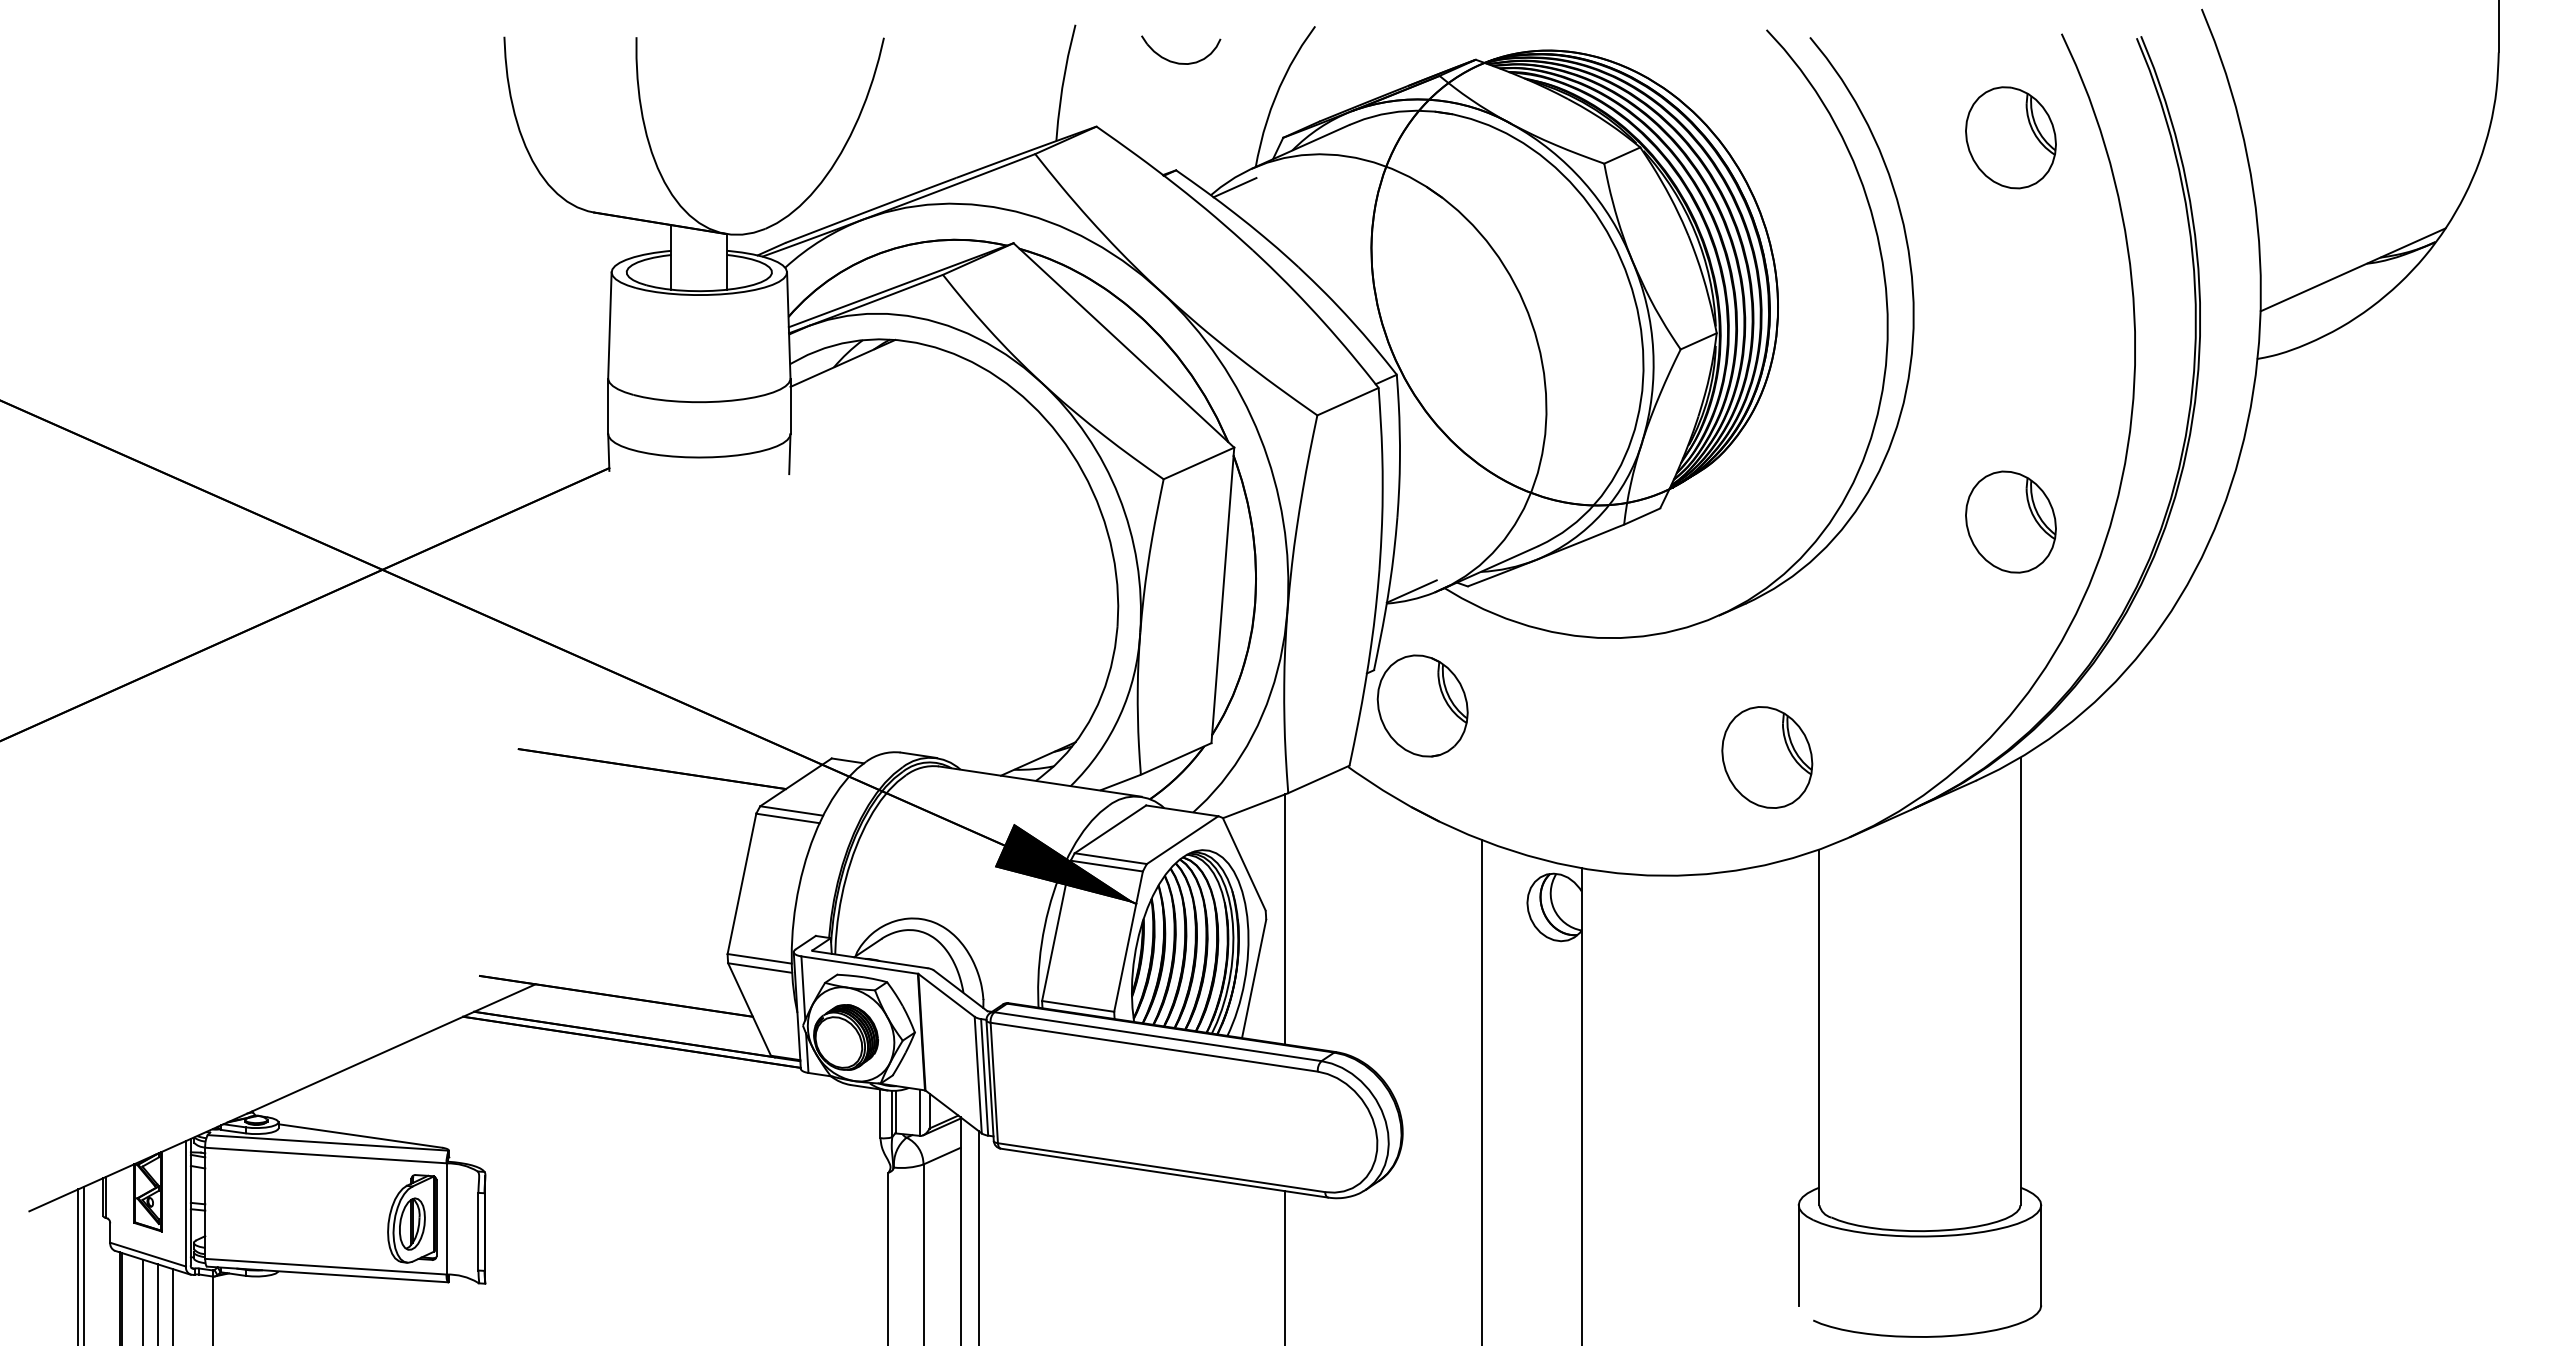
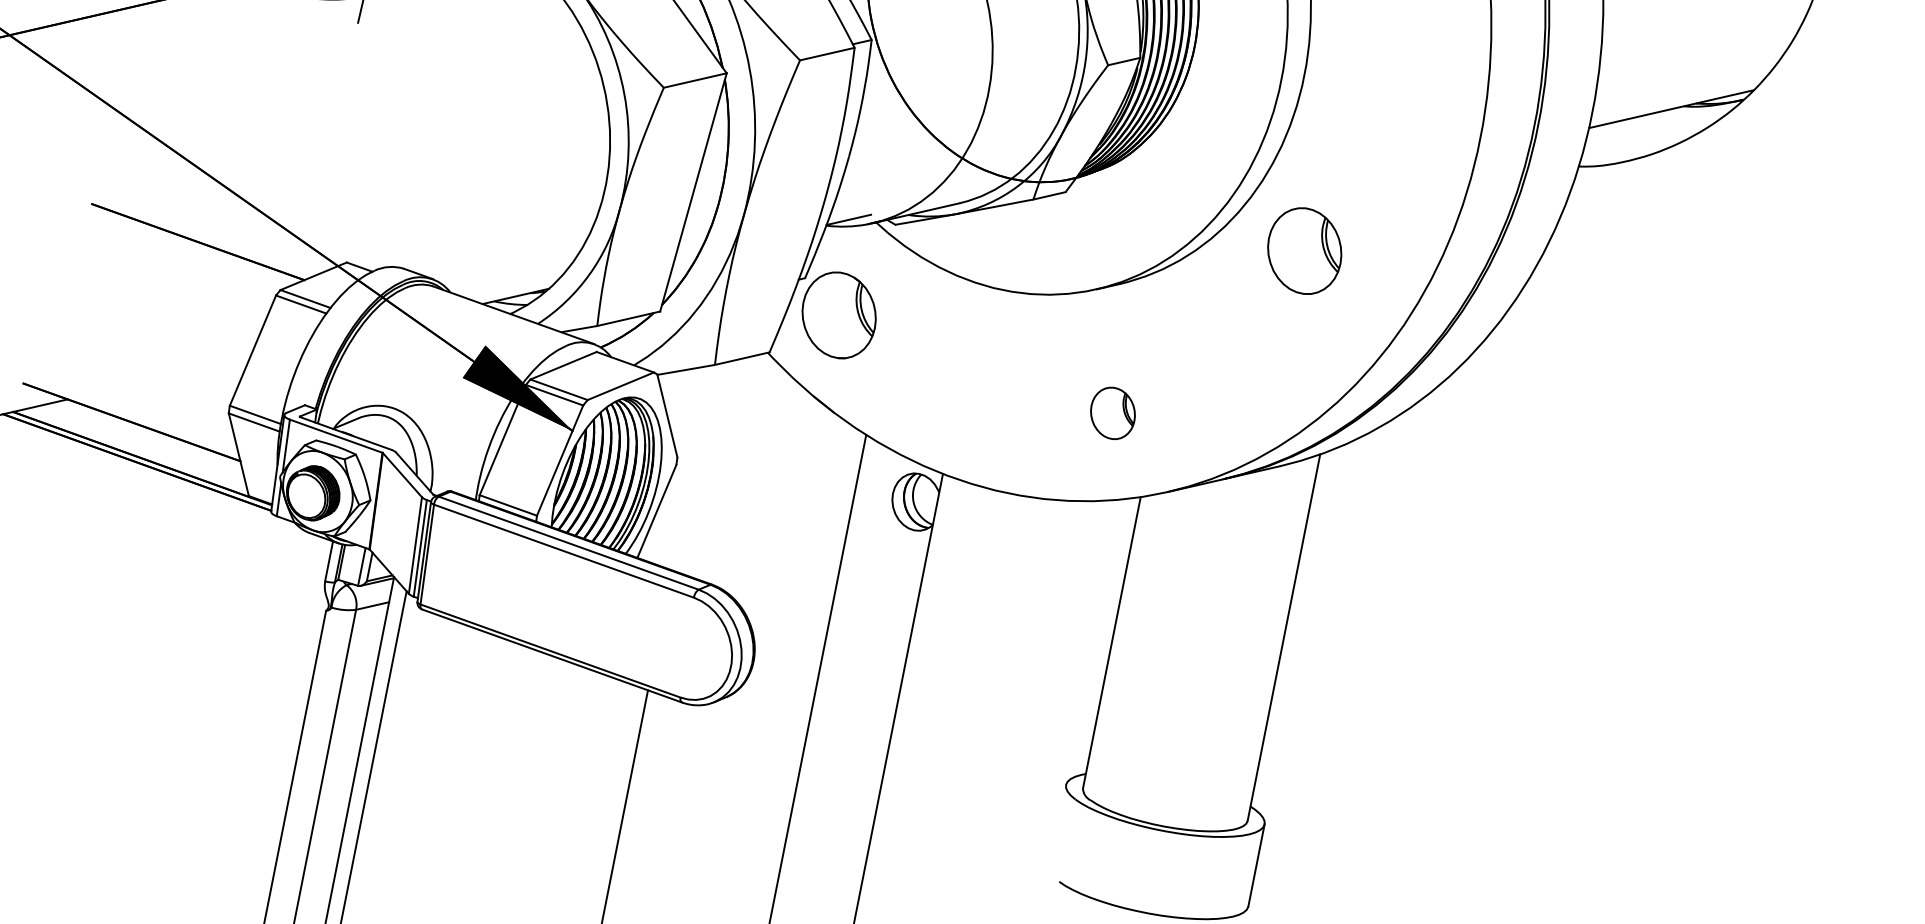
part: (2010, 521) -> (1304, 250), moved
part: (1767, 757) -> (1113, 413), size x0.6
line: (1285, 919) -> (692, 467), removed
line: (1798, 1255) -> (1057, 826), removed

